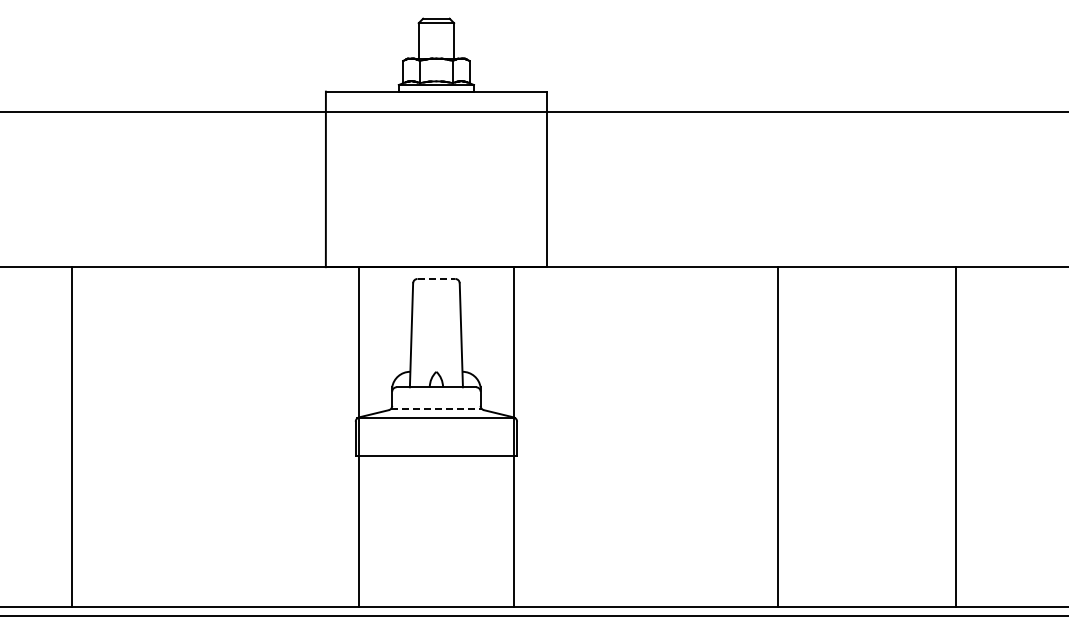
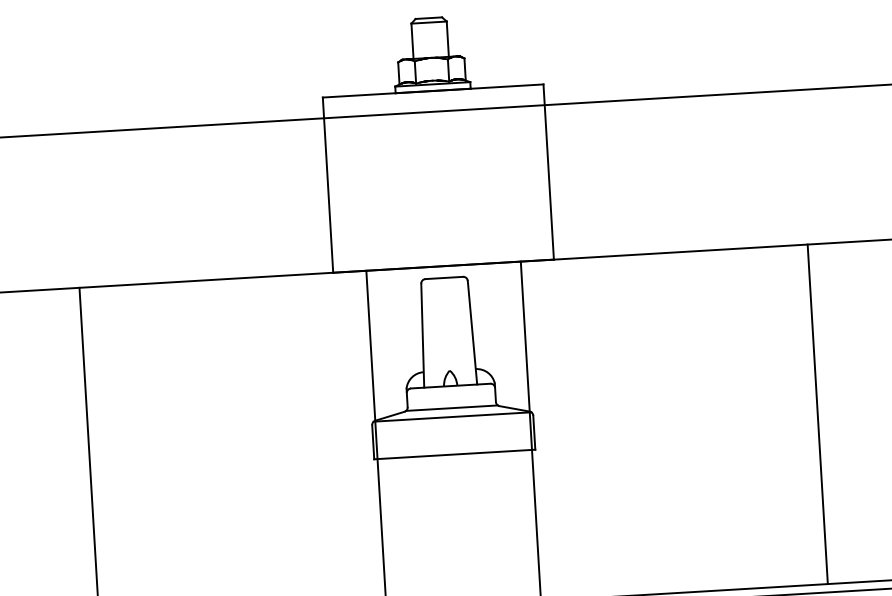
line: (436, 278) -> (444, 277), dashed -> solid
line: (436, 409) -> (452, 408), dashed -> solid
line: (778, 437) -> (818, 414), moved

